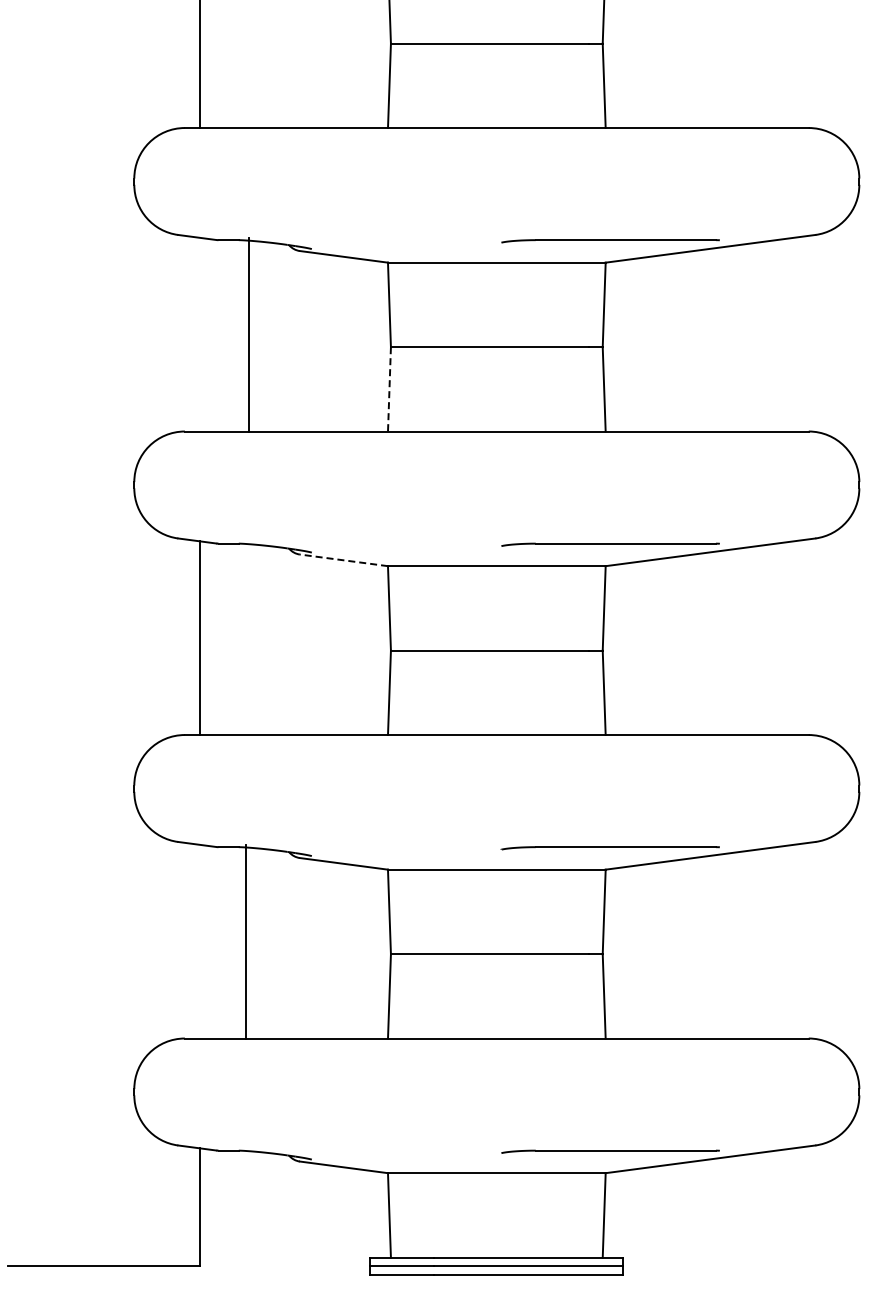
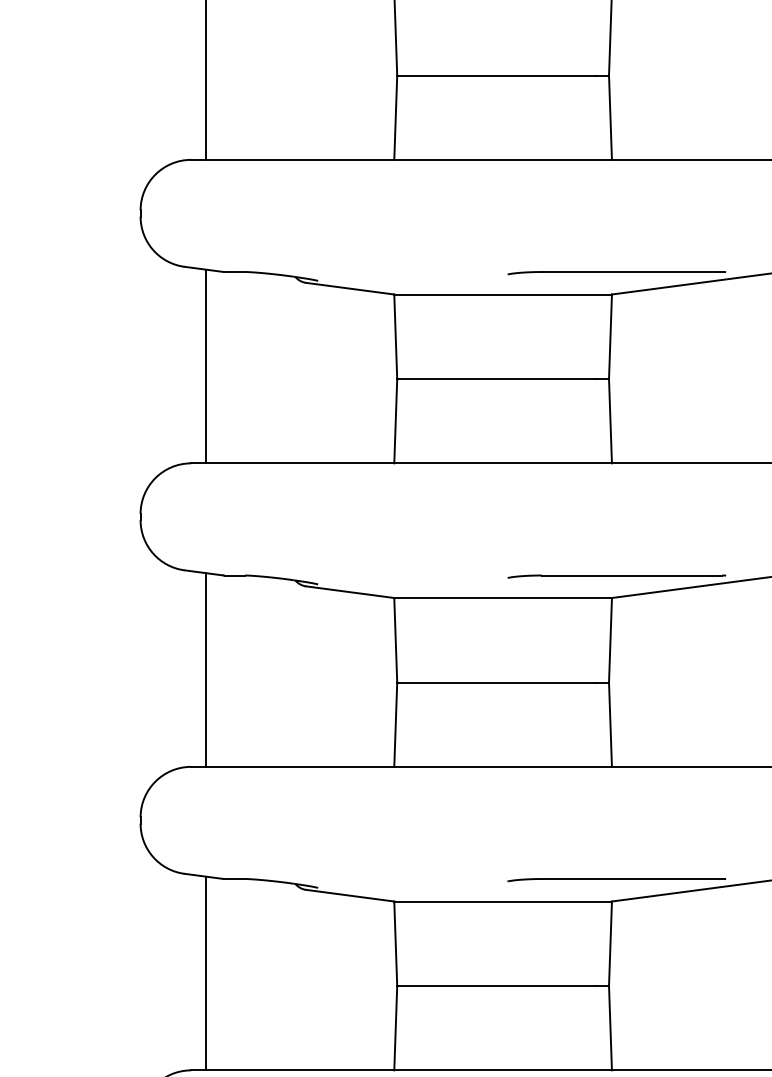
line: (249, 334) -> (206, 366), moved
line: (389, 389) -> (395, 421), dashed -> solid
line: (343, 560) -> (349, 592), dashed -> solid
line: (246, 941) -> (206, 973), moved

